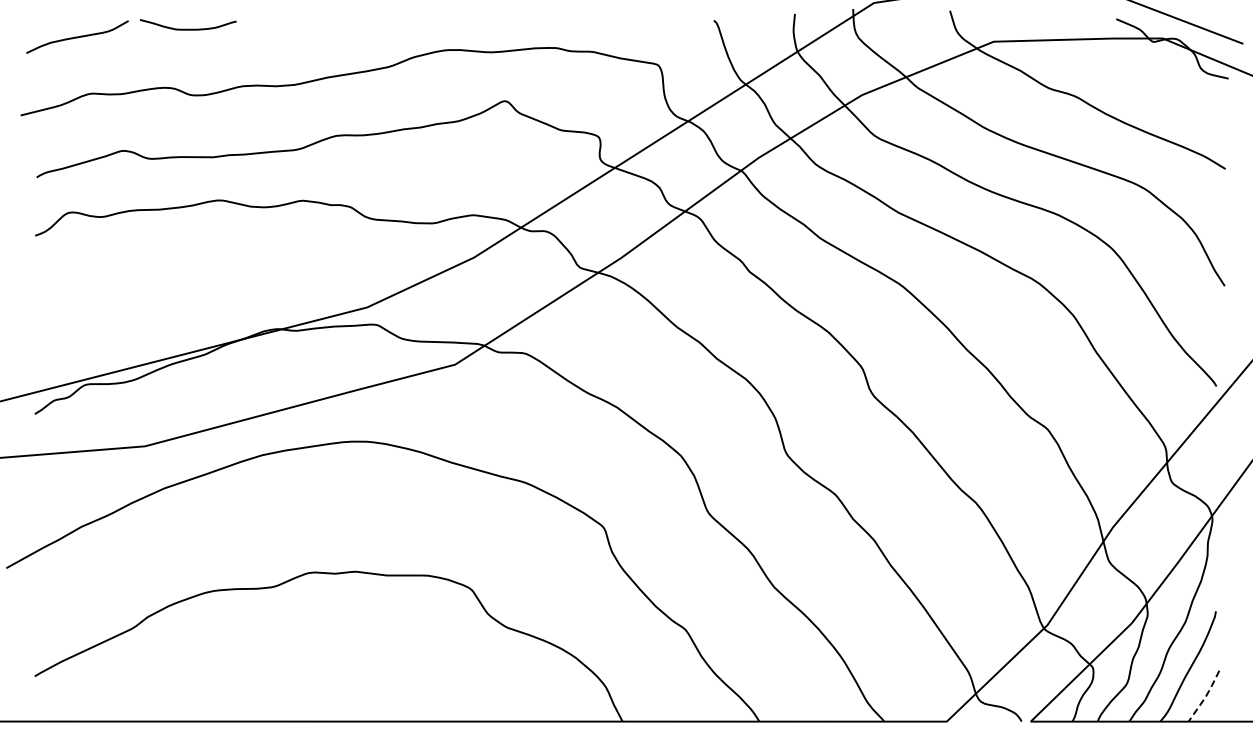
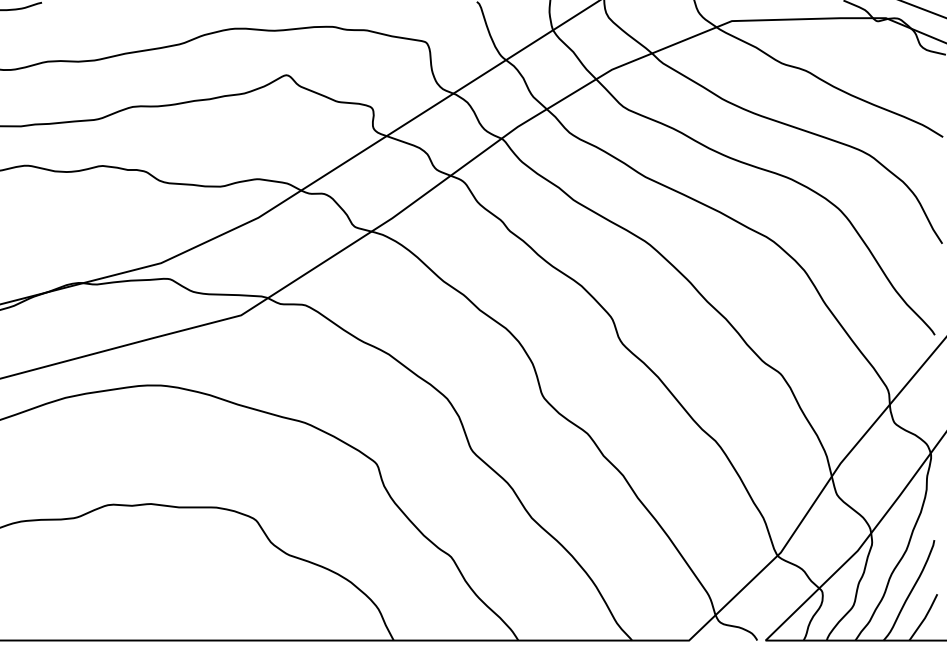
line: (1205, 697) -> (924, 618), dashed -> solid

